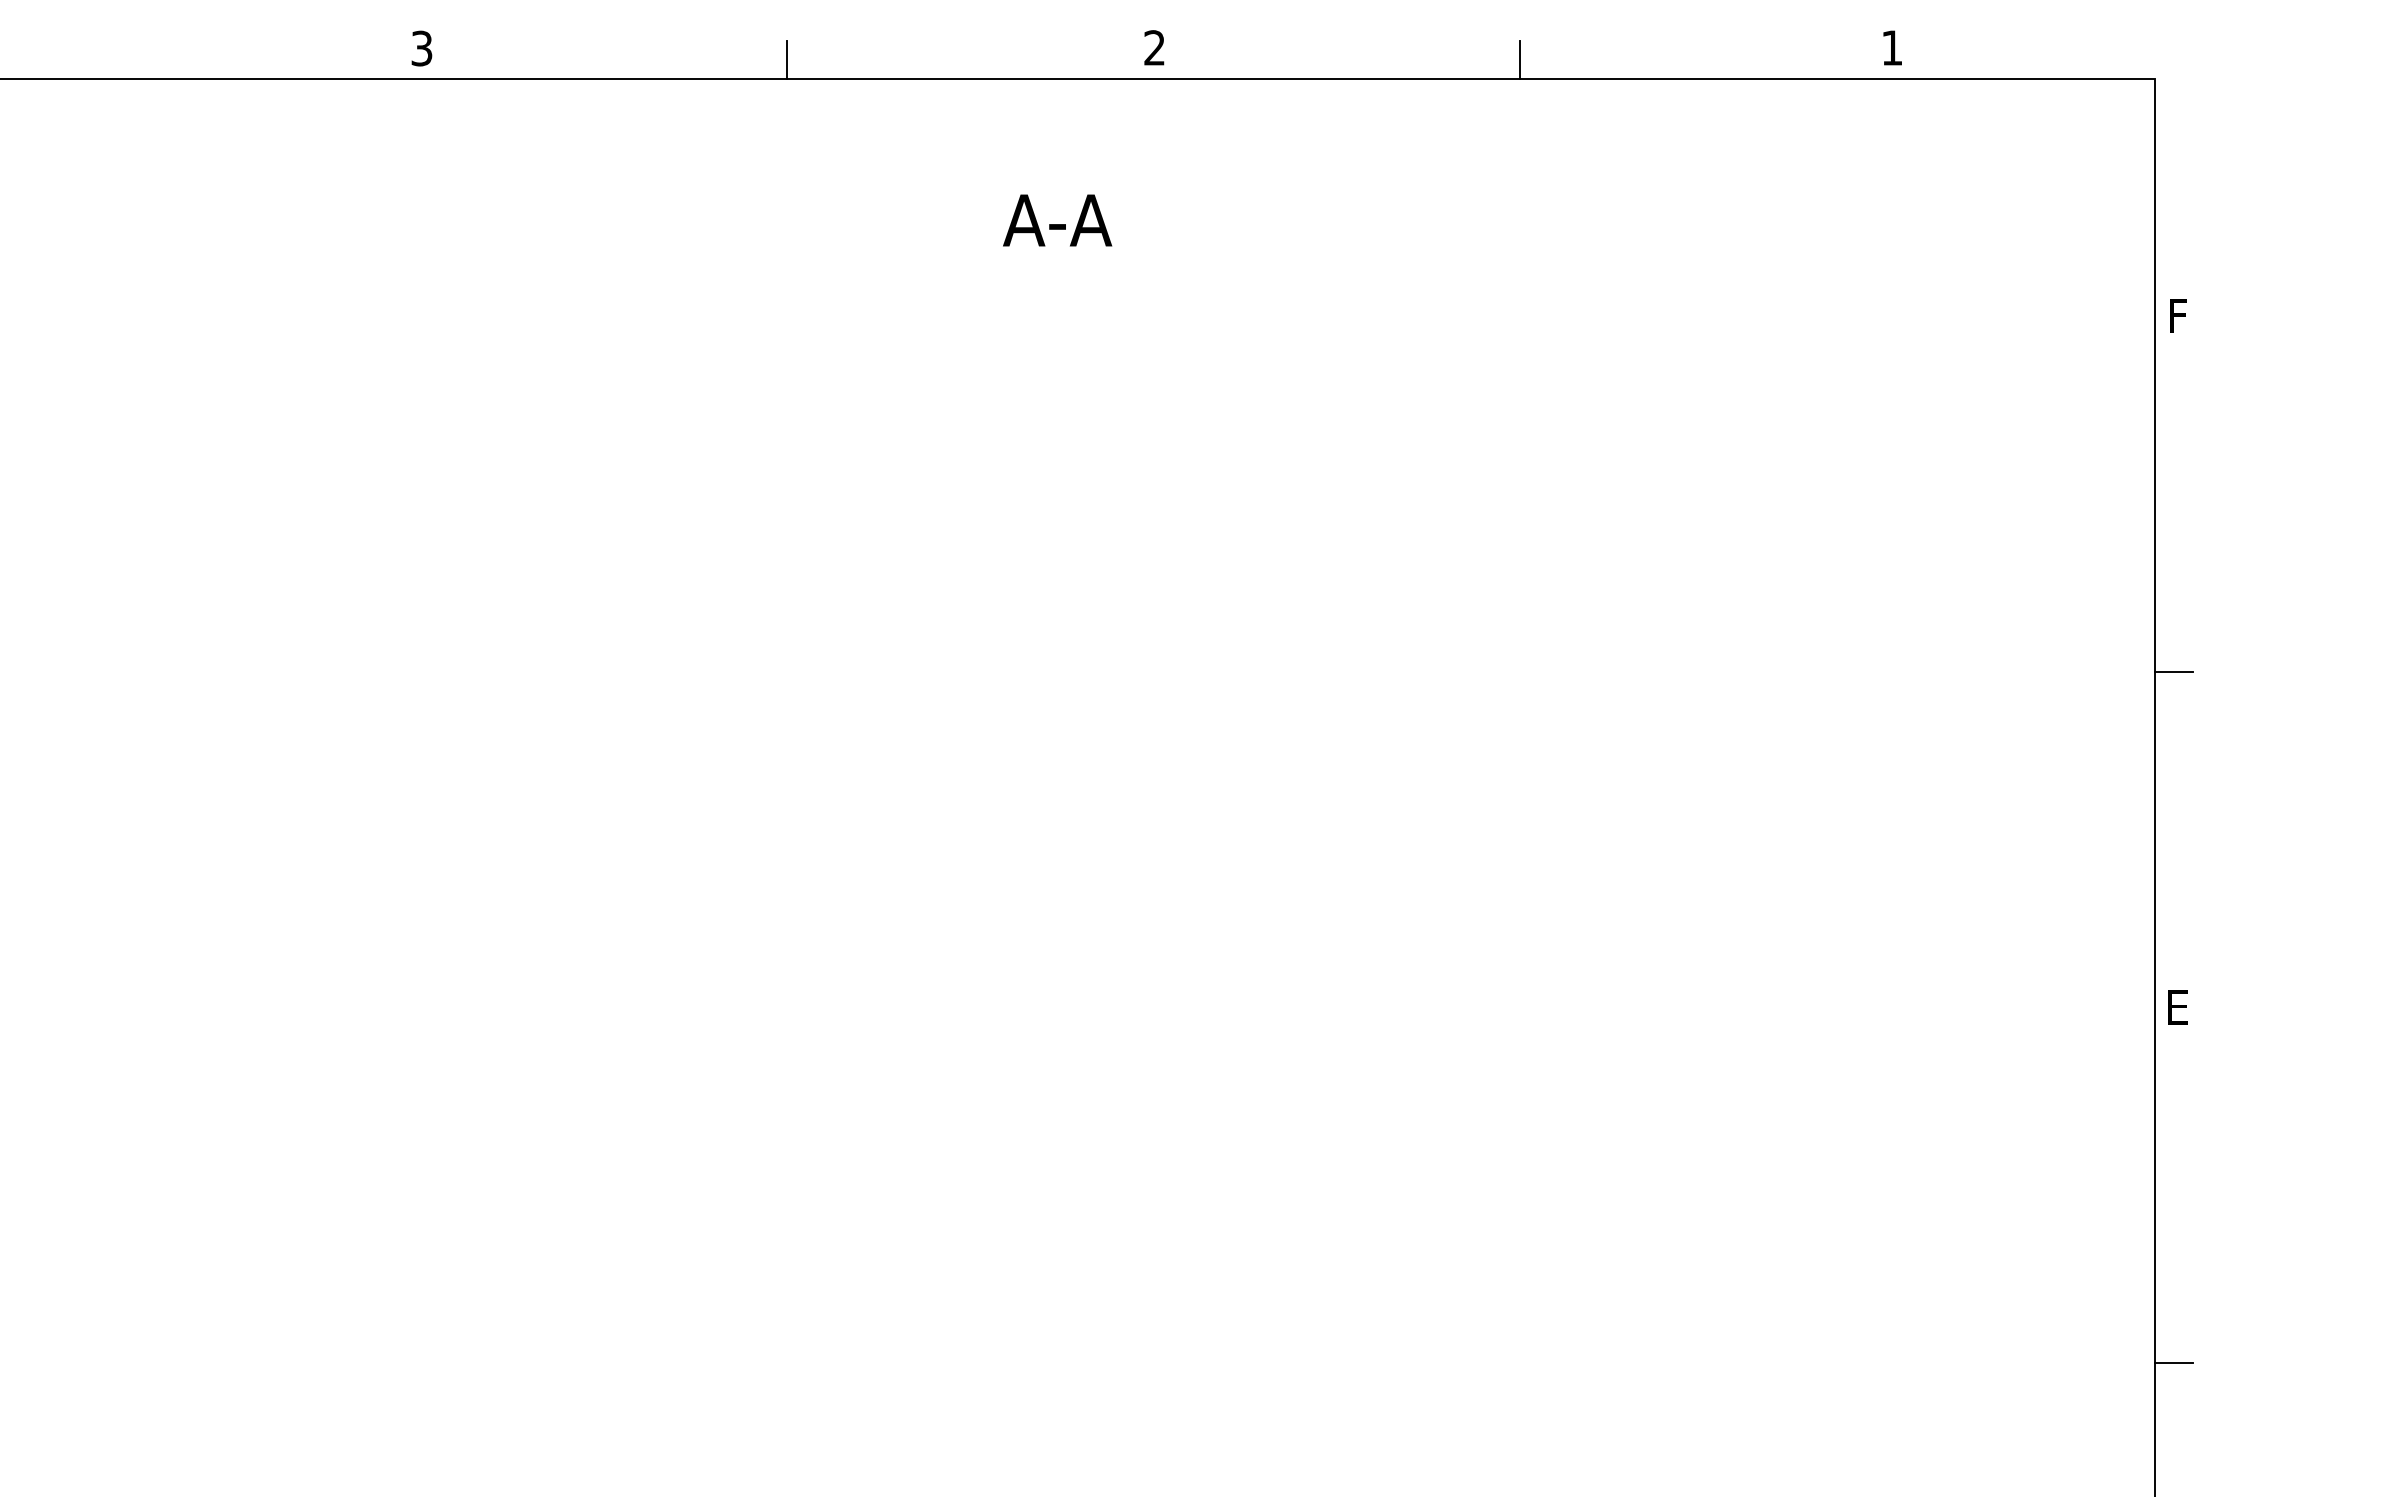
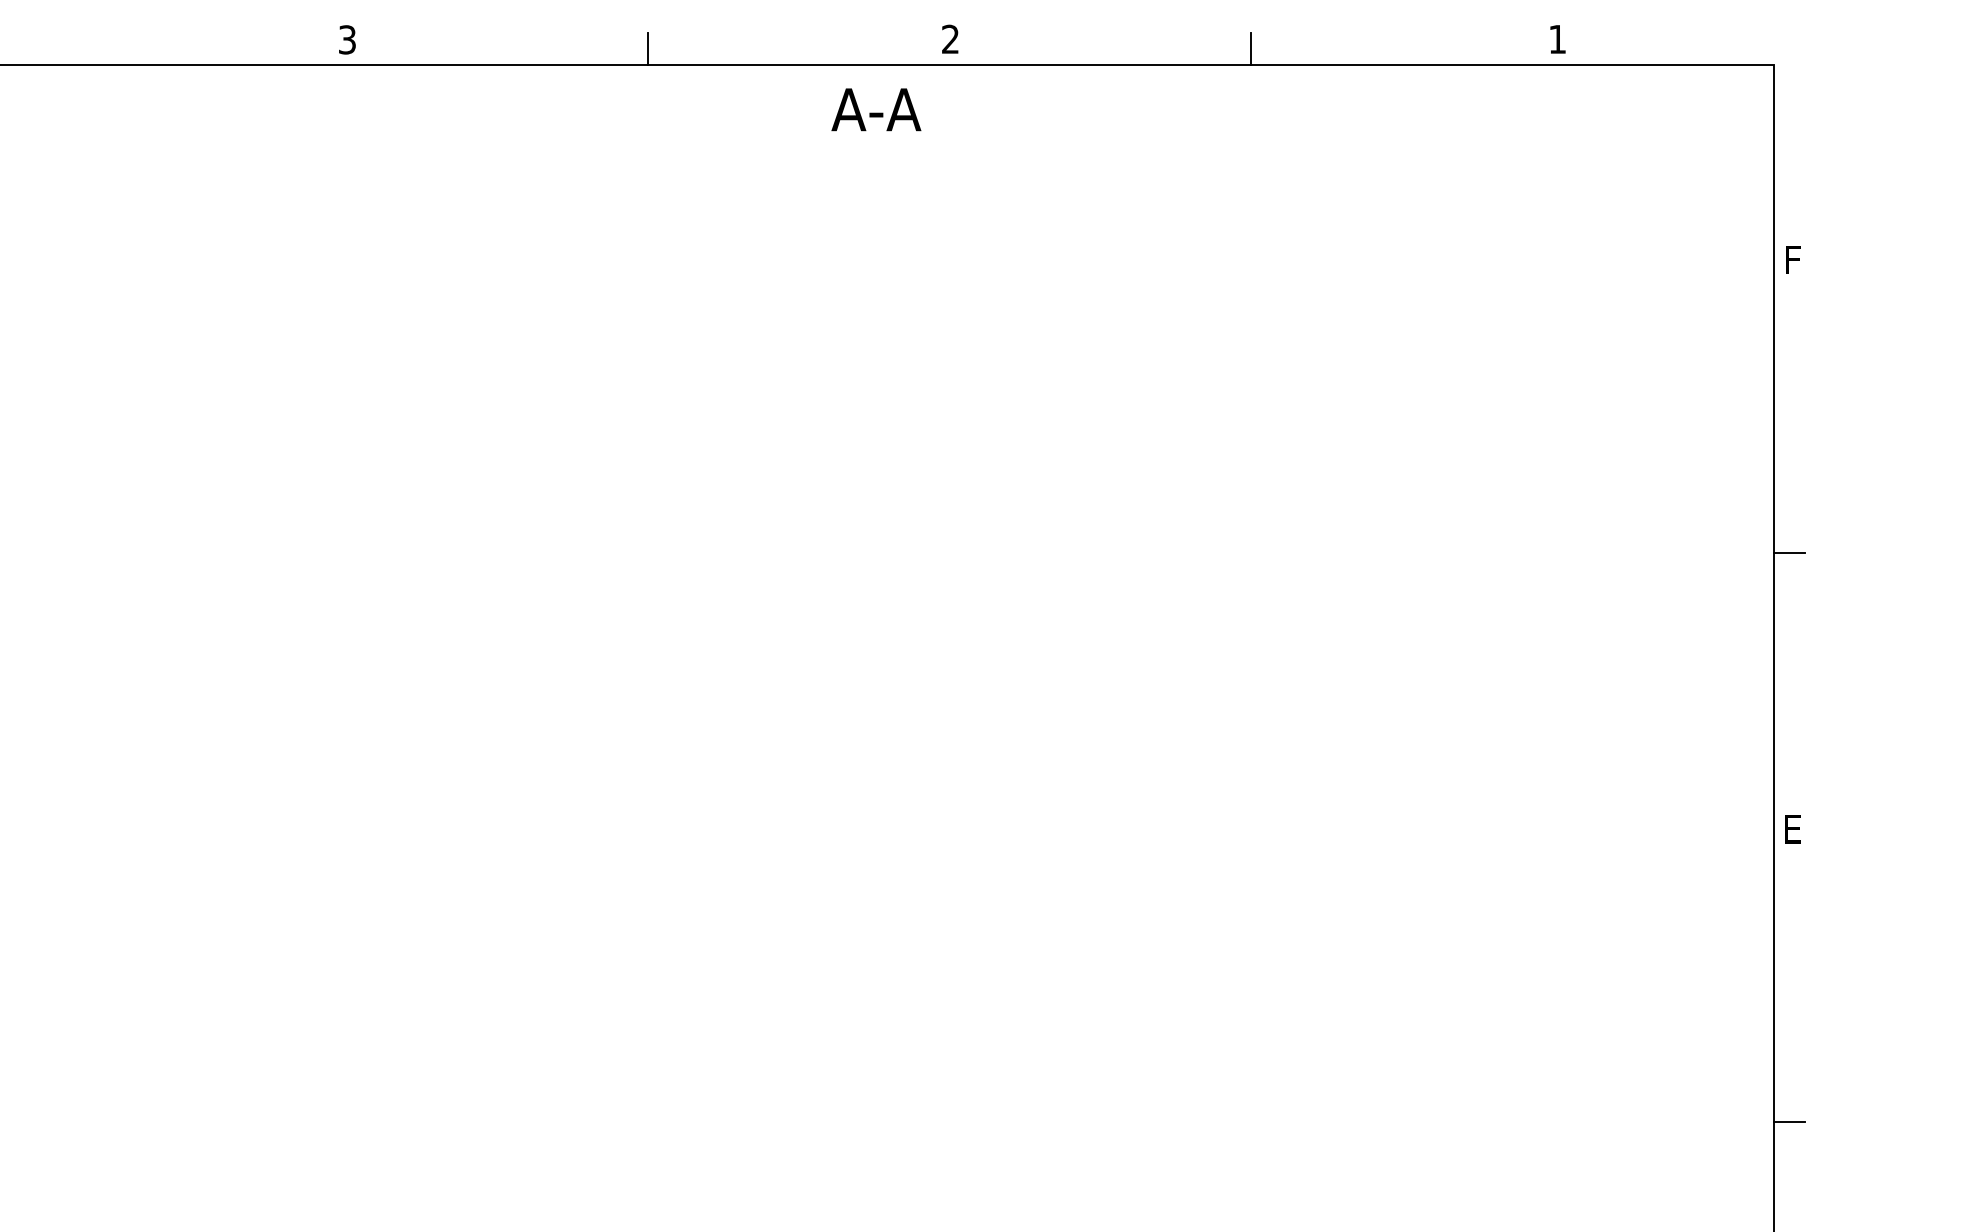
text: (1057, 220) -> (876, 109), moved

